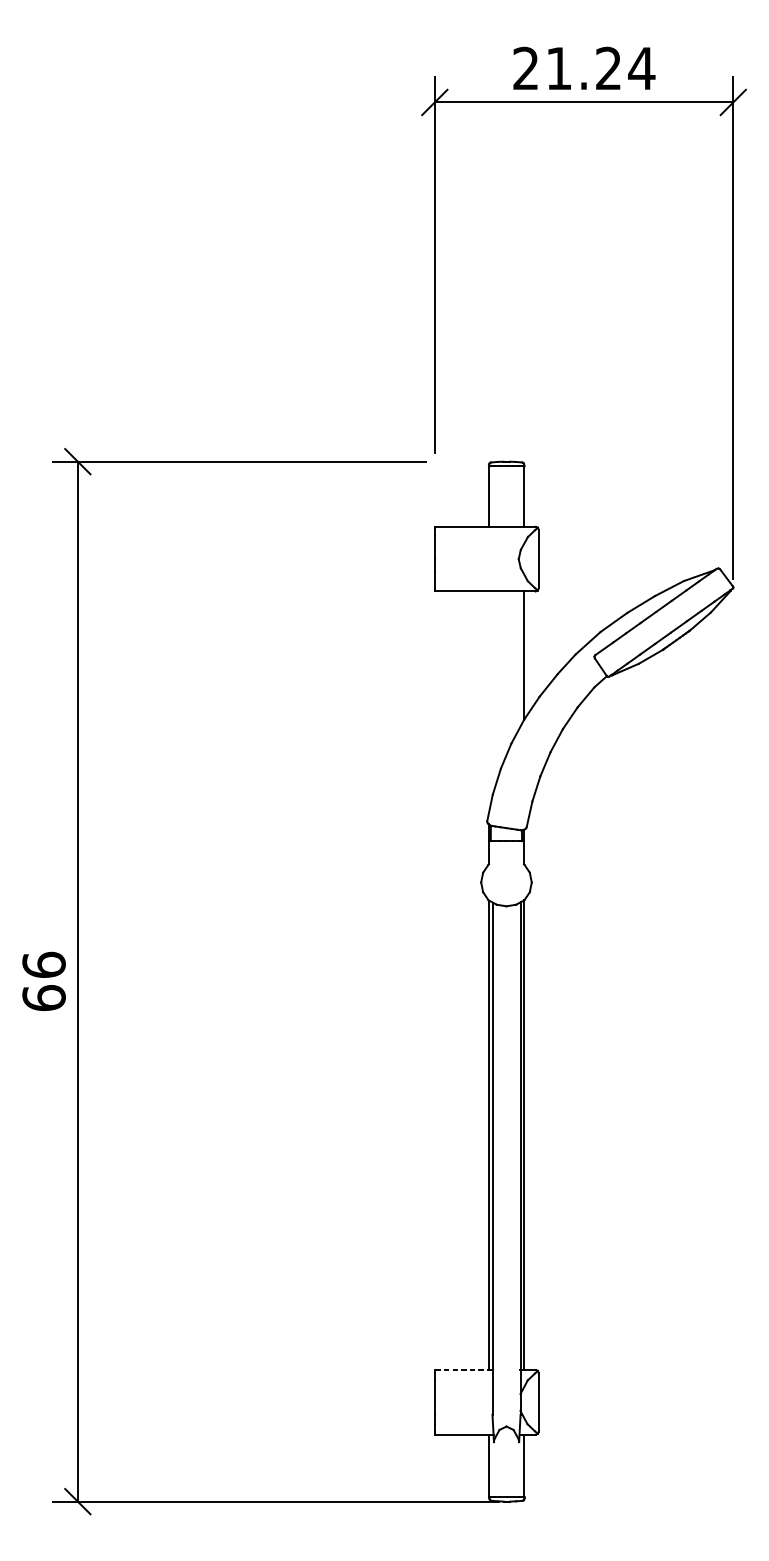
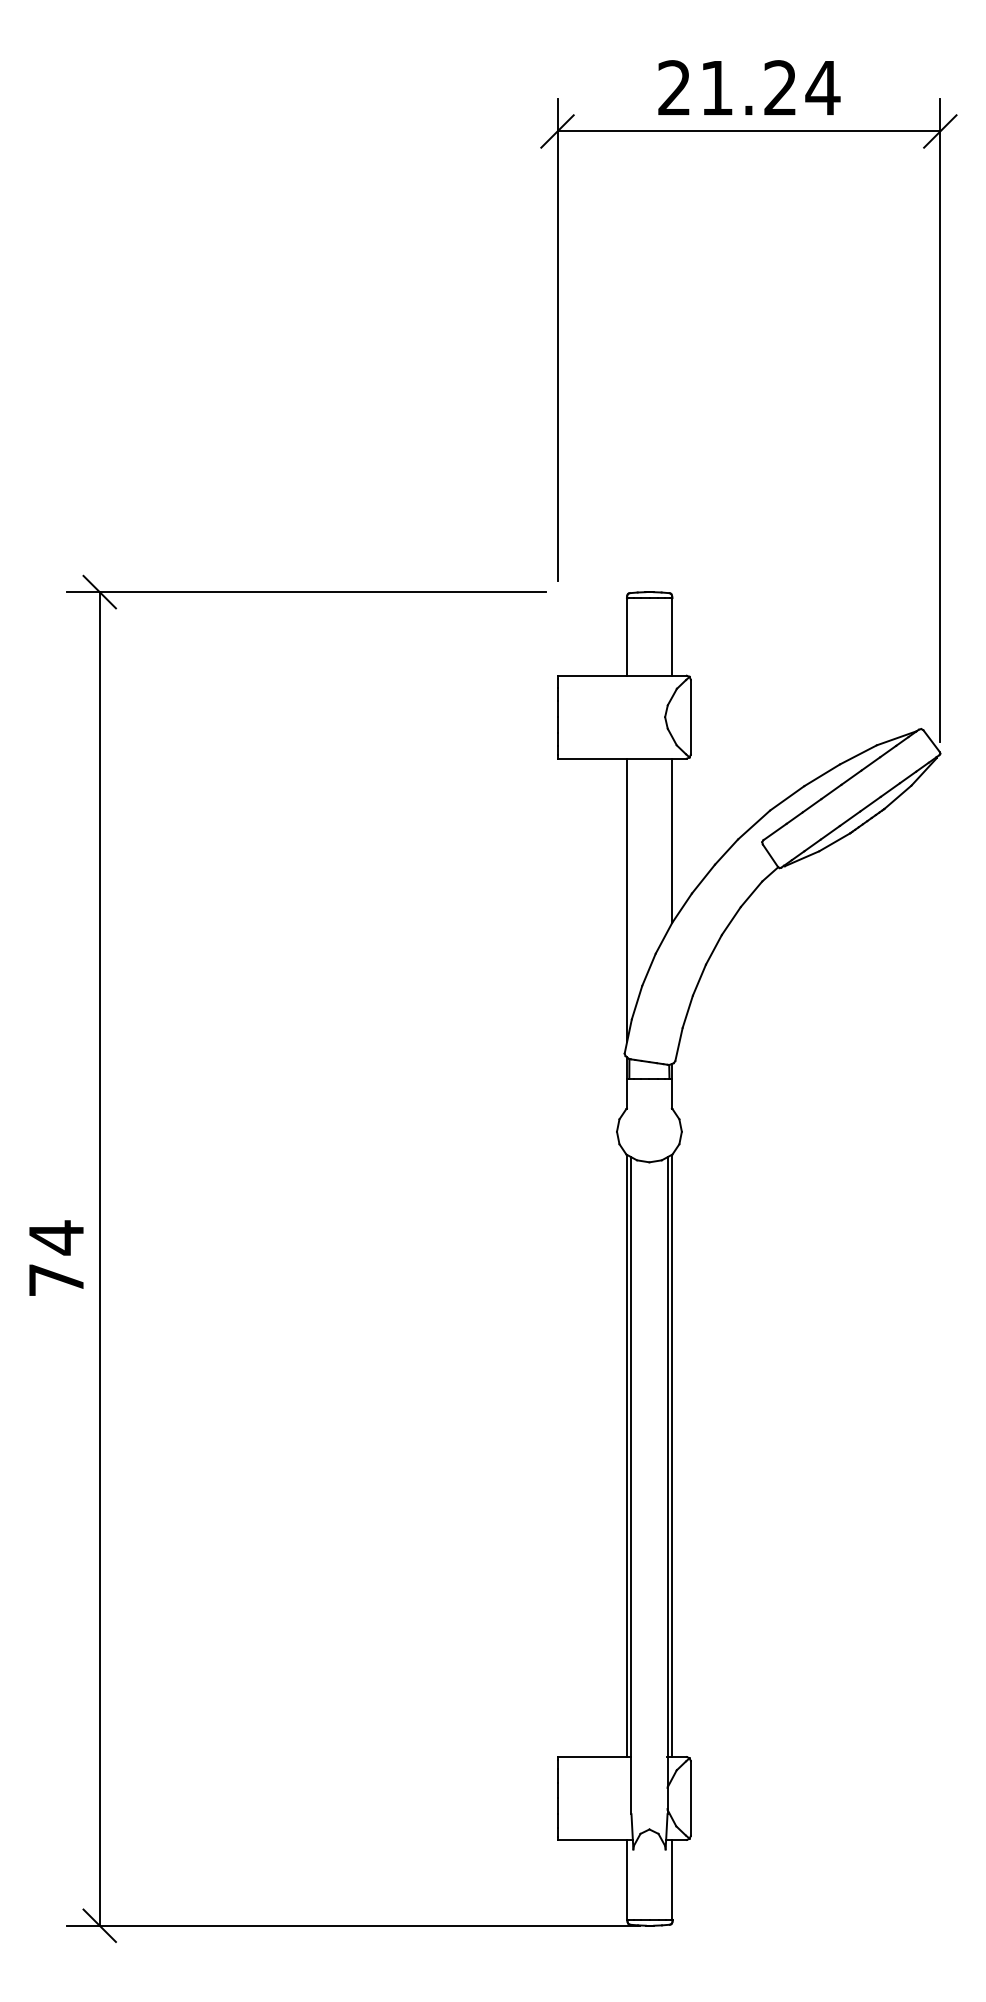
line: (489, 701) -> (627, 899), added
text: (44, 981) -> (56, 1258), 66 -> 74
line: (463, 1370) -> (594, 1757), dashed -> solid

